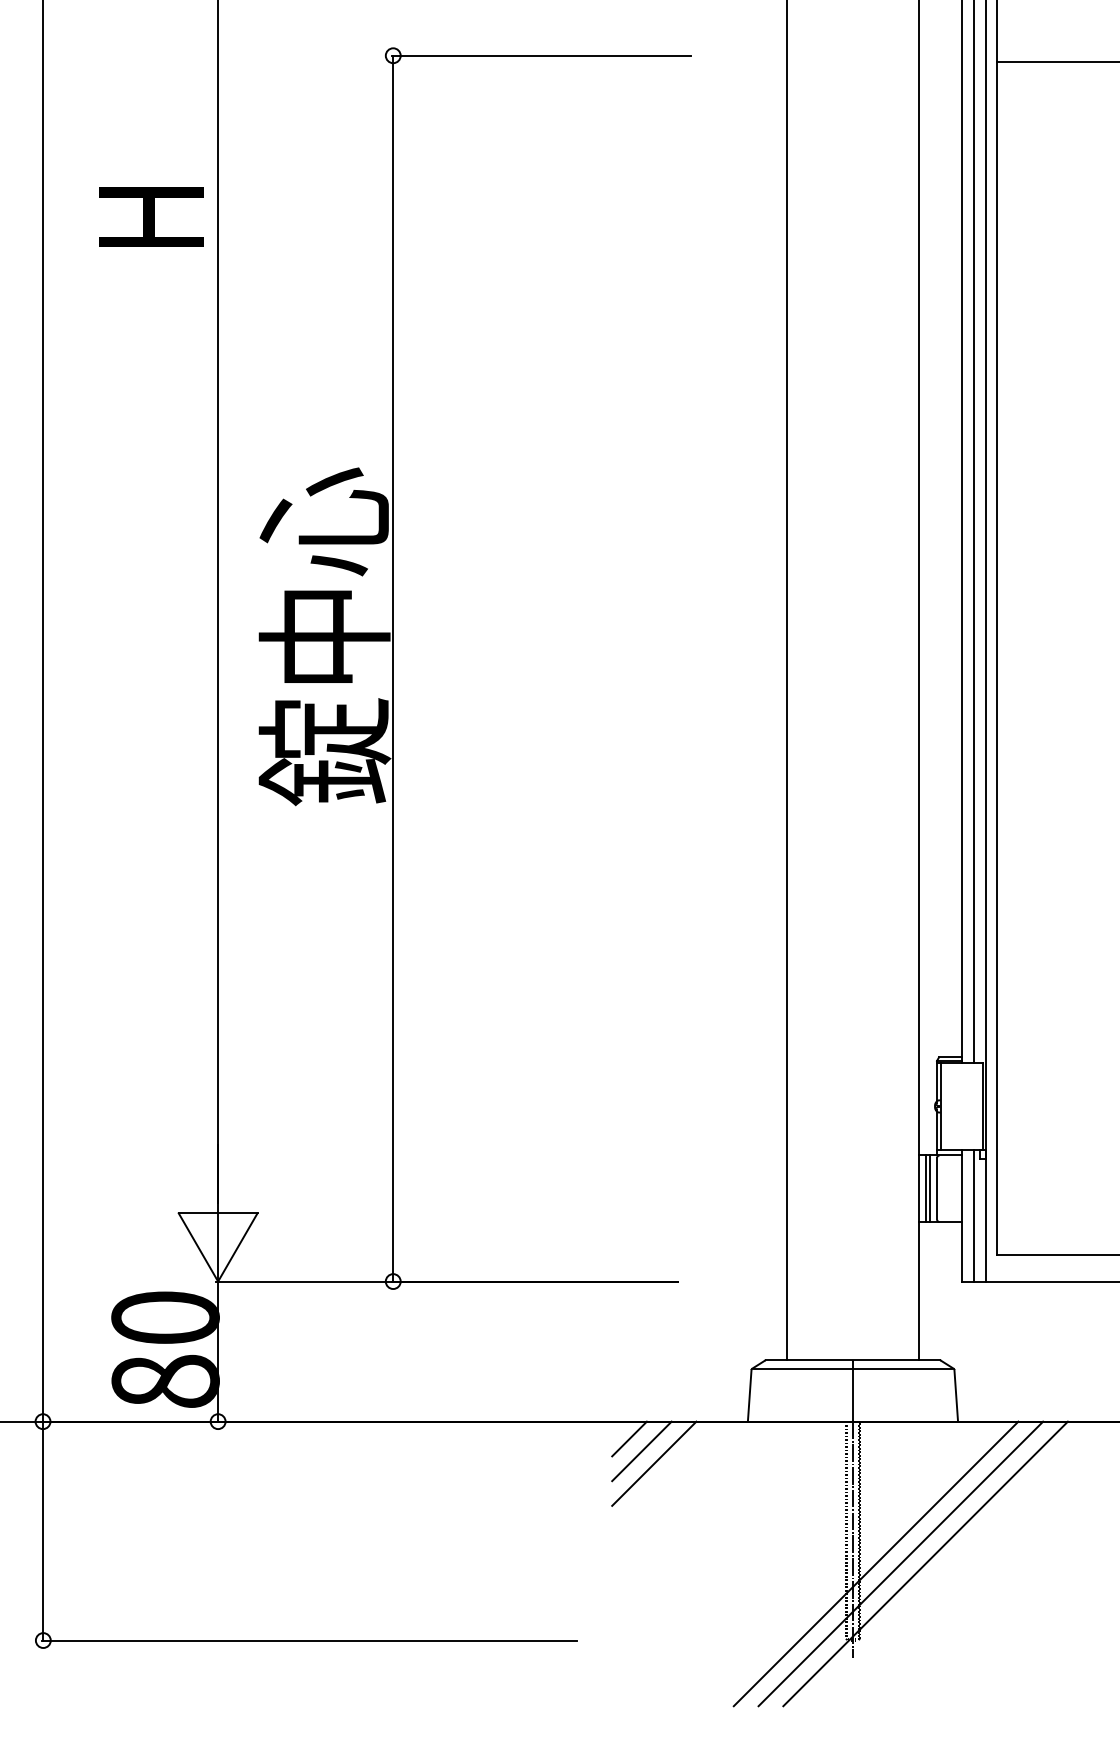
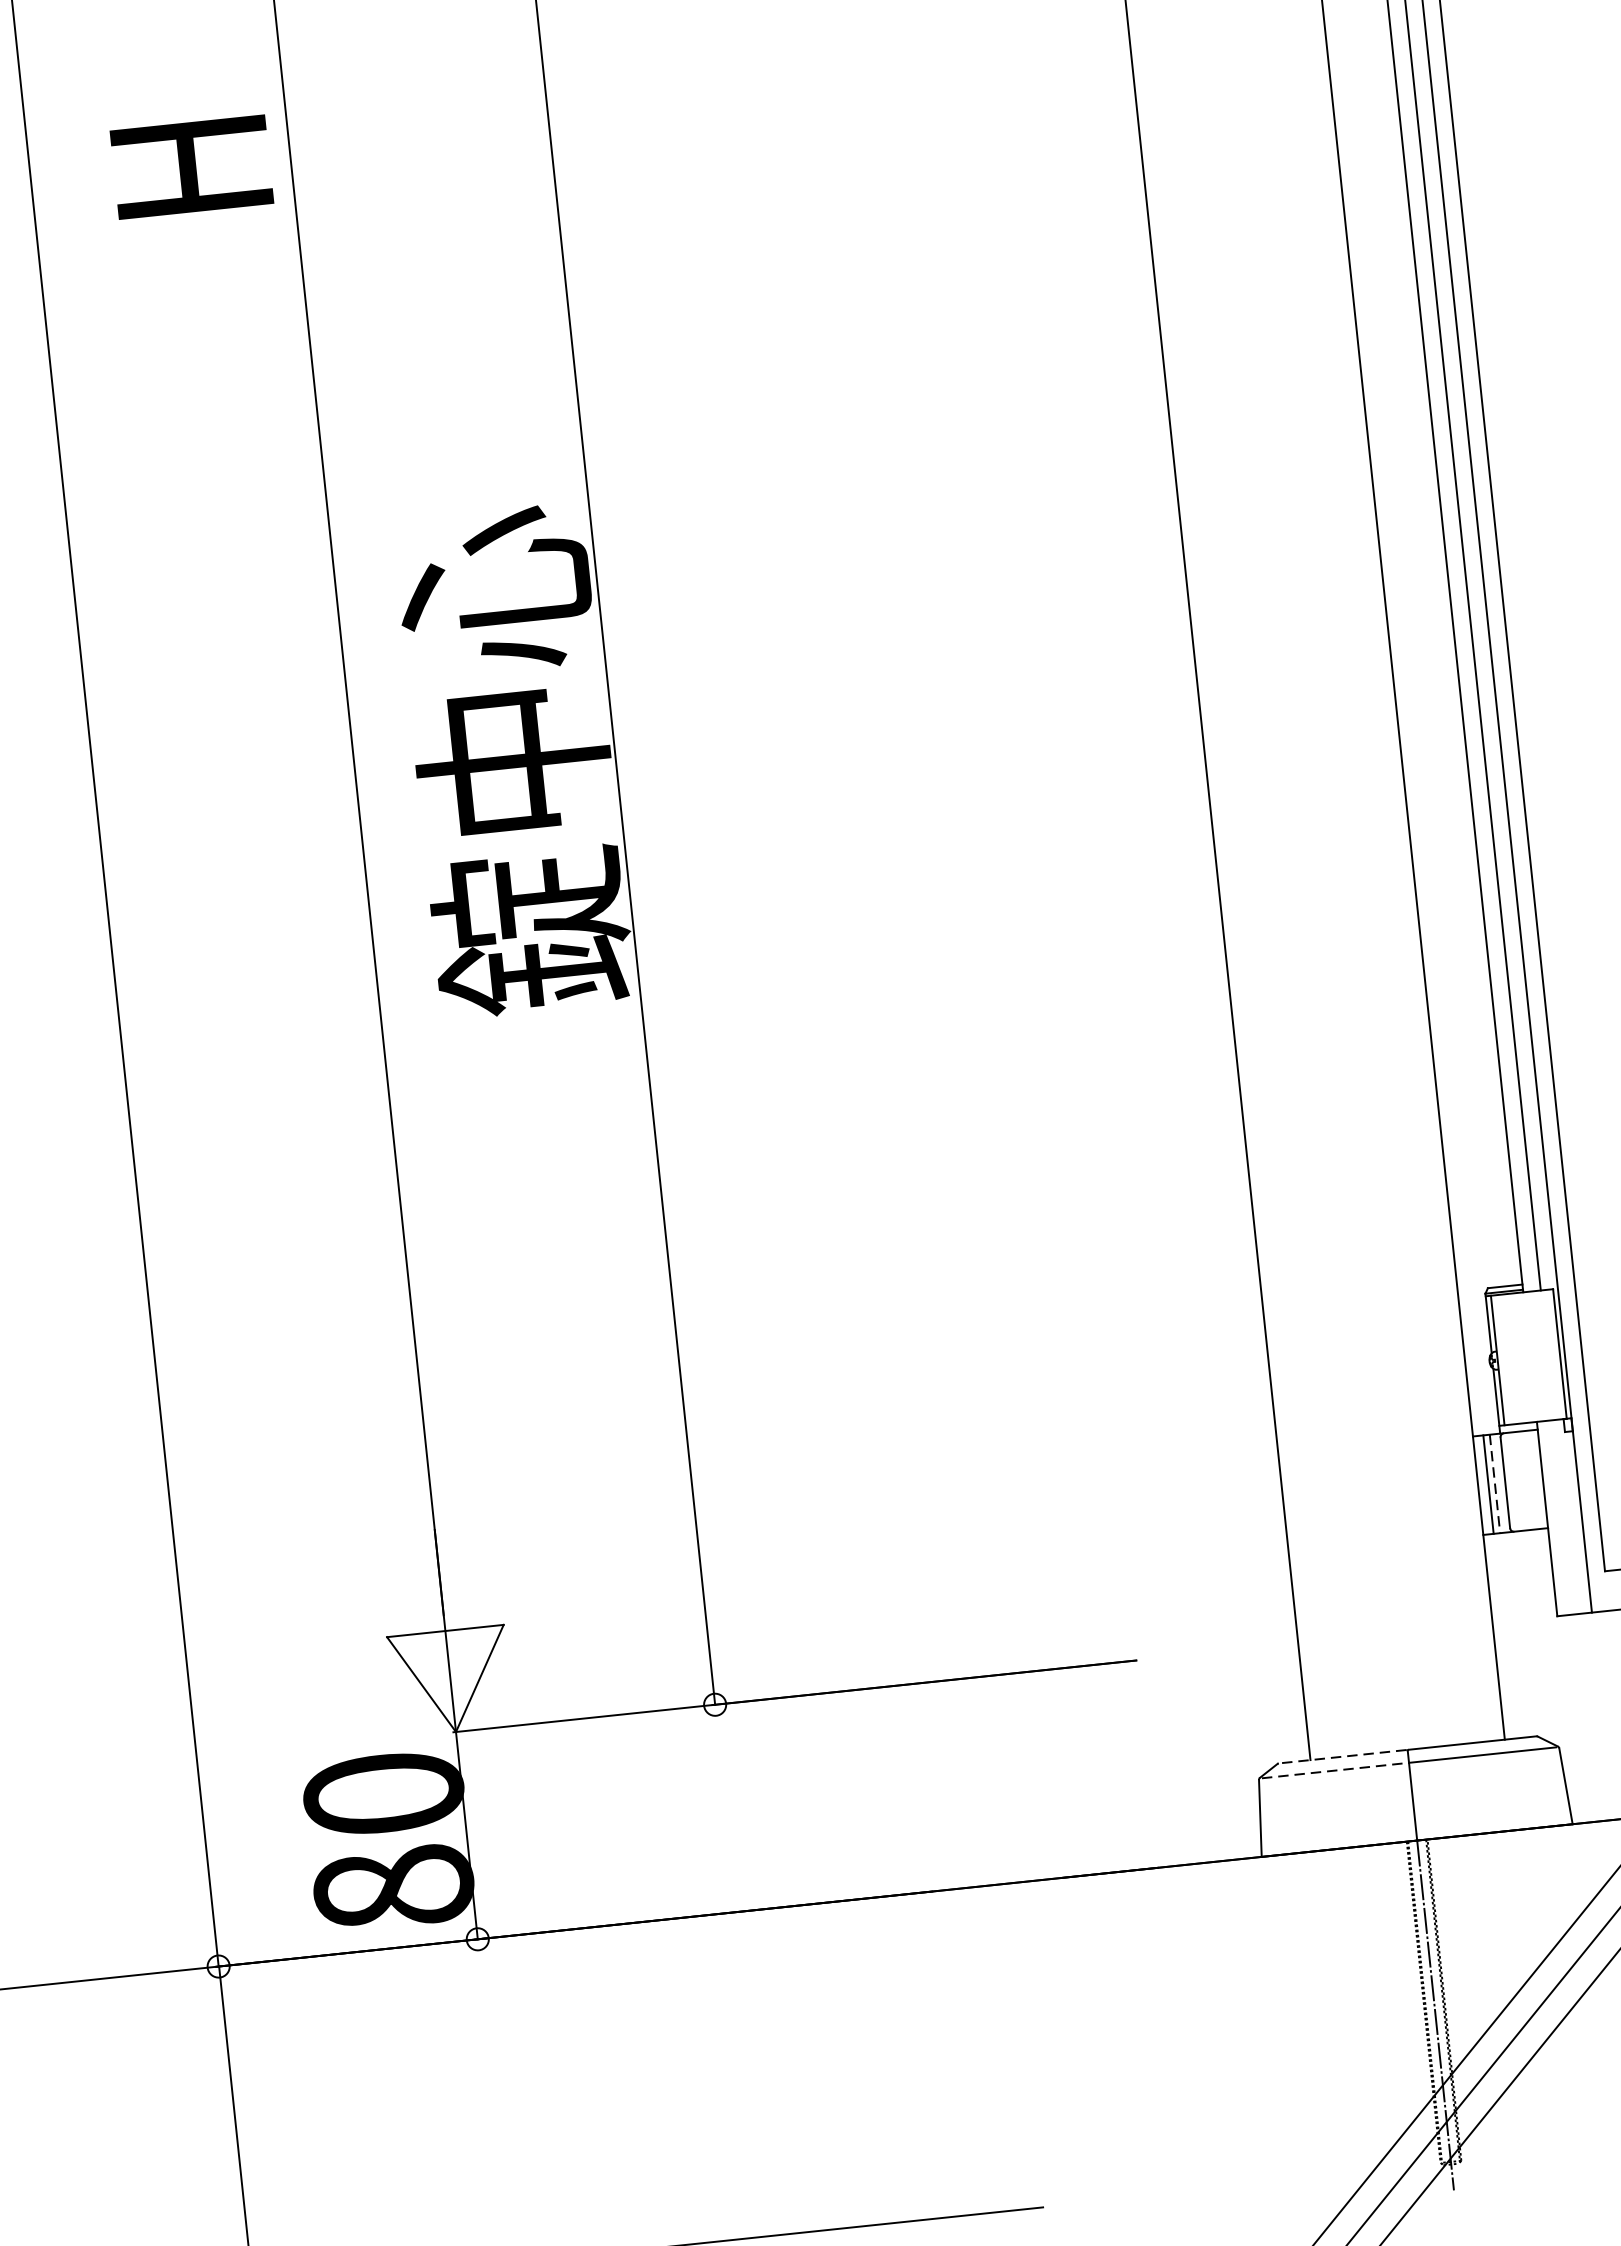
line: (930, 1189) -> (1495, 1484), solid -> dashed
line: (974, 1215) -> (1564, 1516), removed
line: (808, 1360) -> (1341, 1756), solid -> dashed
line: (803, 1369) -> (1335, 1771), solid -> dashed
line: (629, 1438) -> (1089, 1900), removed
line: (641, 1451) -> (1108, 1917), removed
line: (654, 1463) -> (1130, 1933), removed

